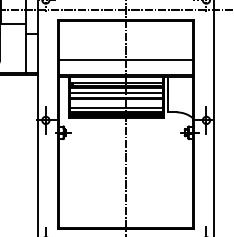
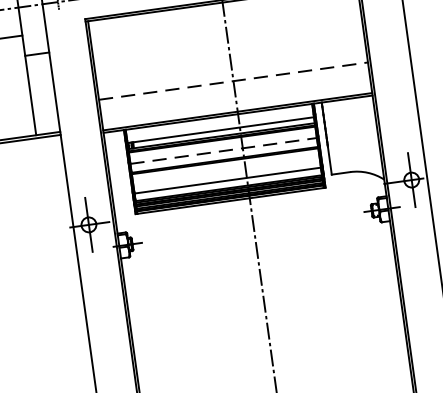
line: (126, 60) -> (234, 81), solid -> dashed
line: (117, 93) -> (225, 150), solid -> dashed

